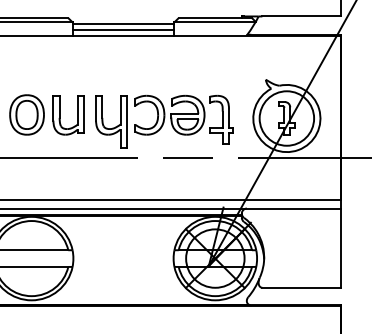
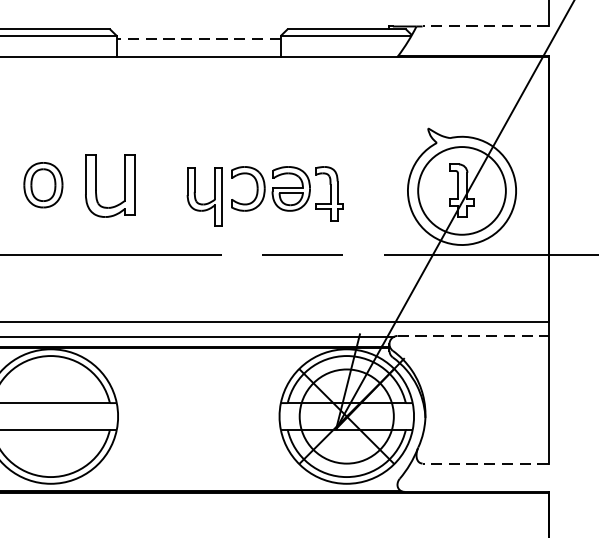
line: (300, 16) -> (483, 26), solid -> dashed
line: (123, 24) -> (198, 39), solid -> dashed
line: (123, 29) -> (198, 47), removed
part: (26, 114) -> (42, 184), size x0.7
part: (164, 121) -> (264, 195), size x0.7
line: (293, 208) -> (472, 335), solid -> dashed
line: (300, 287) -> (483, 463), solid -> dashed

